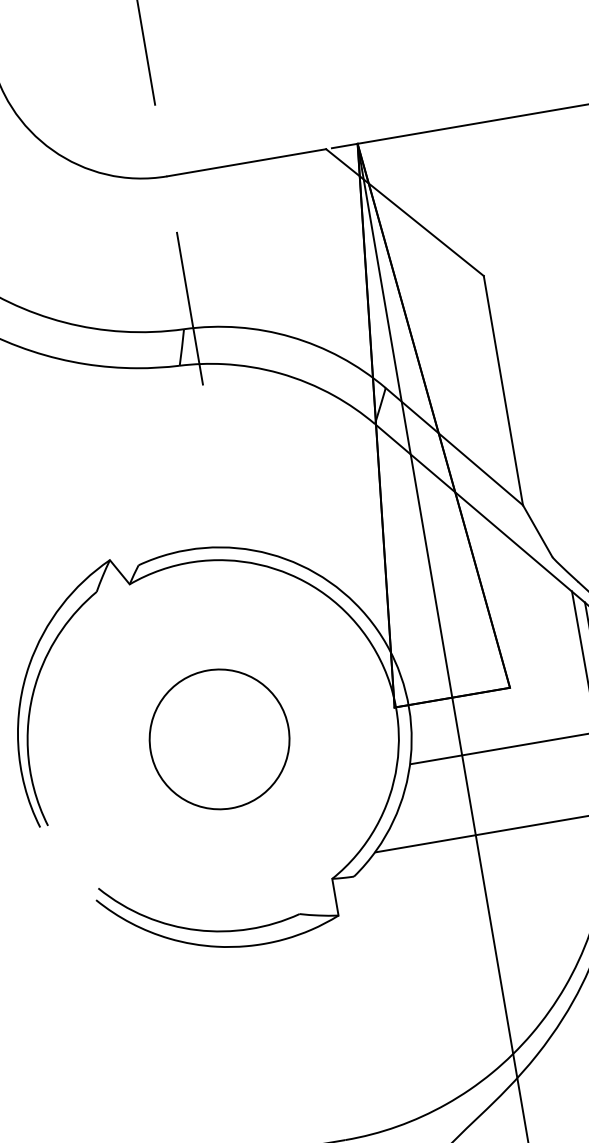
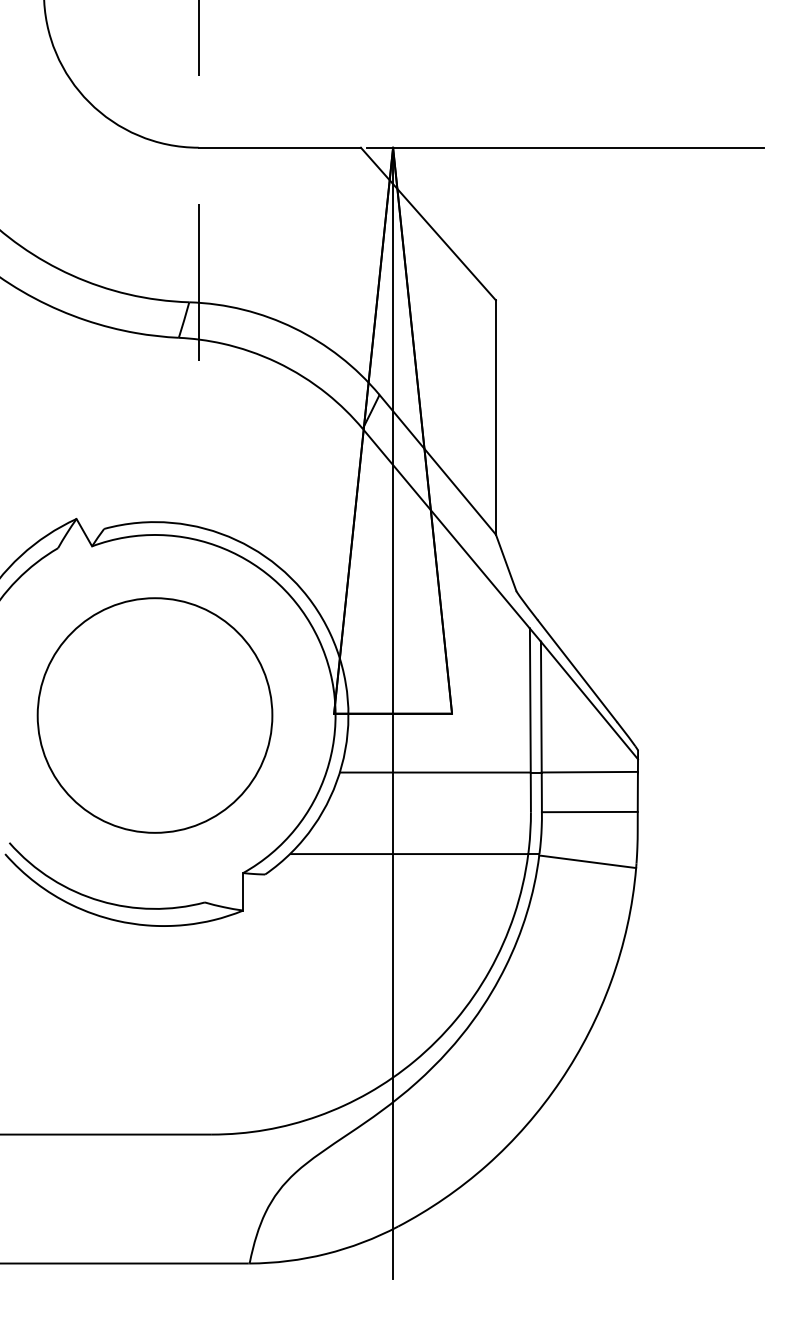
circle: (219, 739) -> (154, 715), size x1.67

